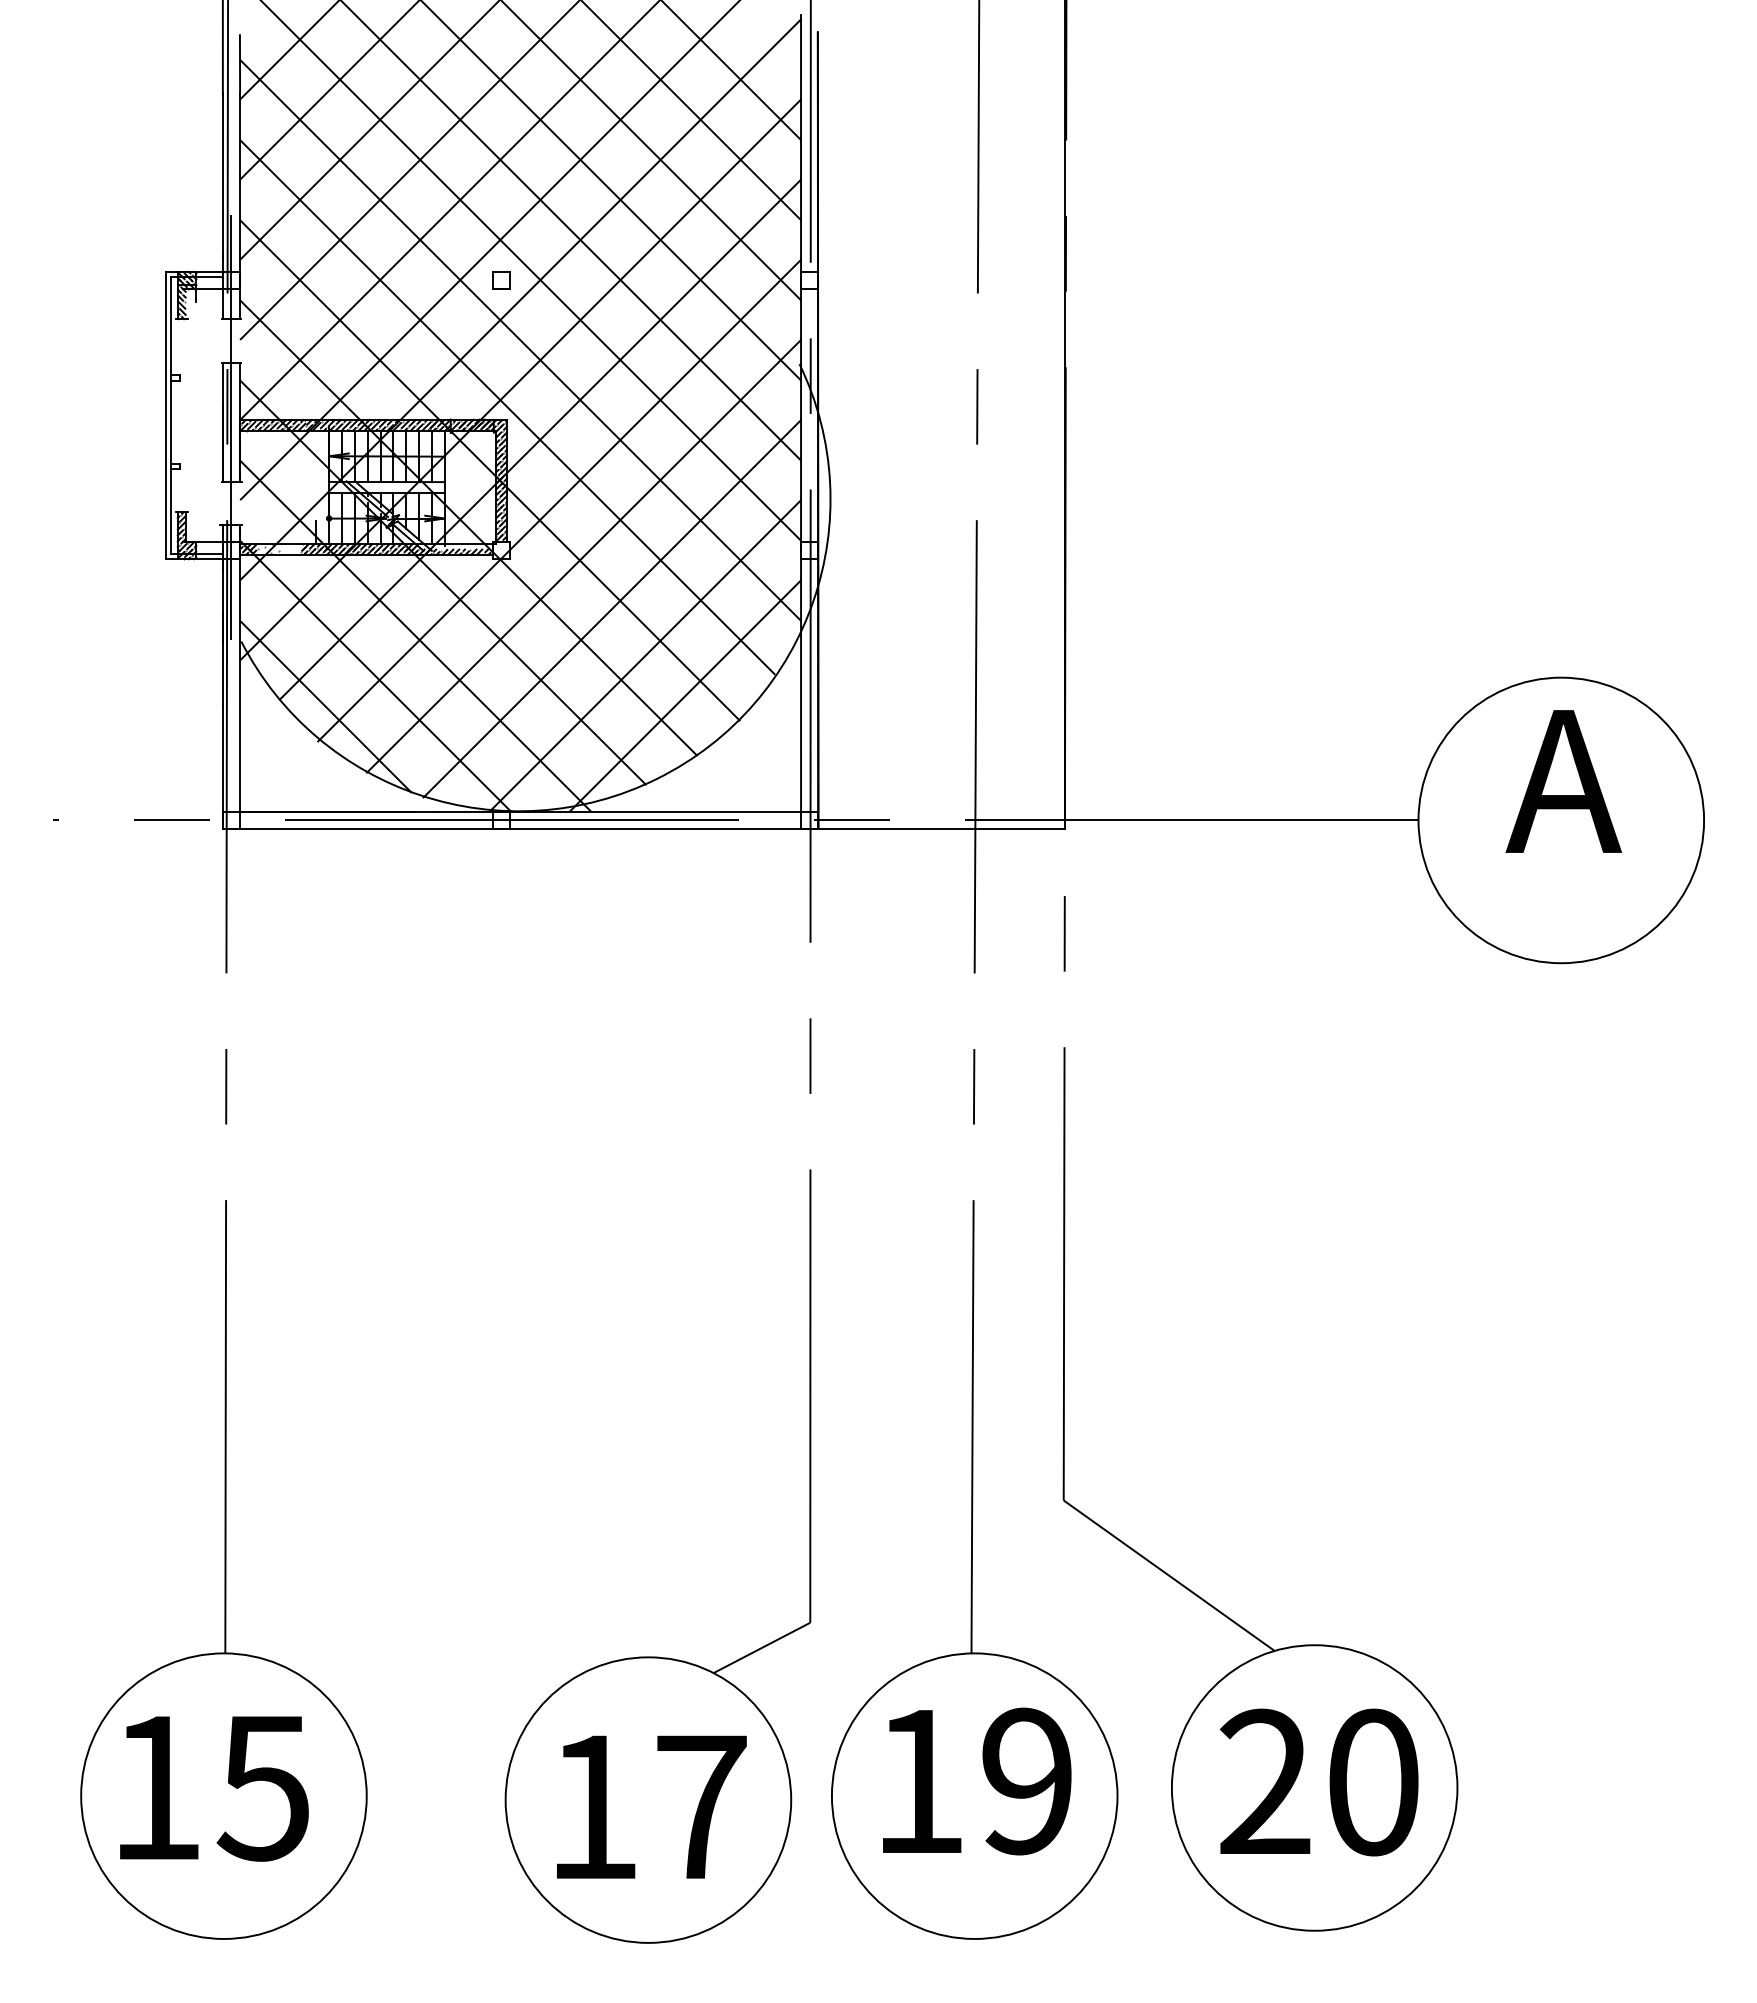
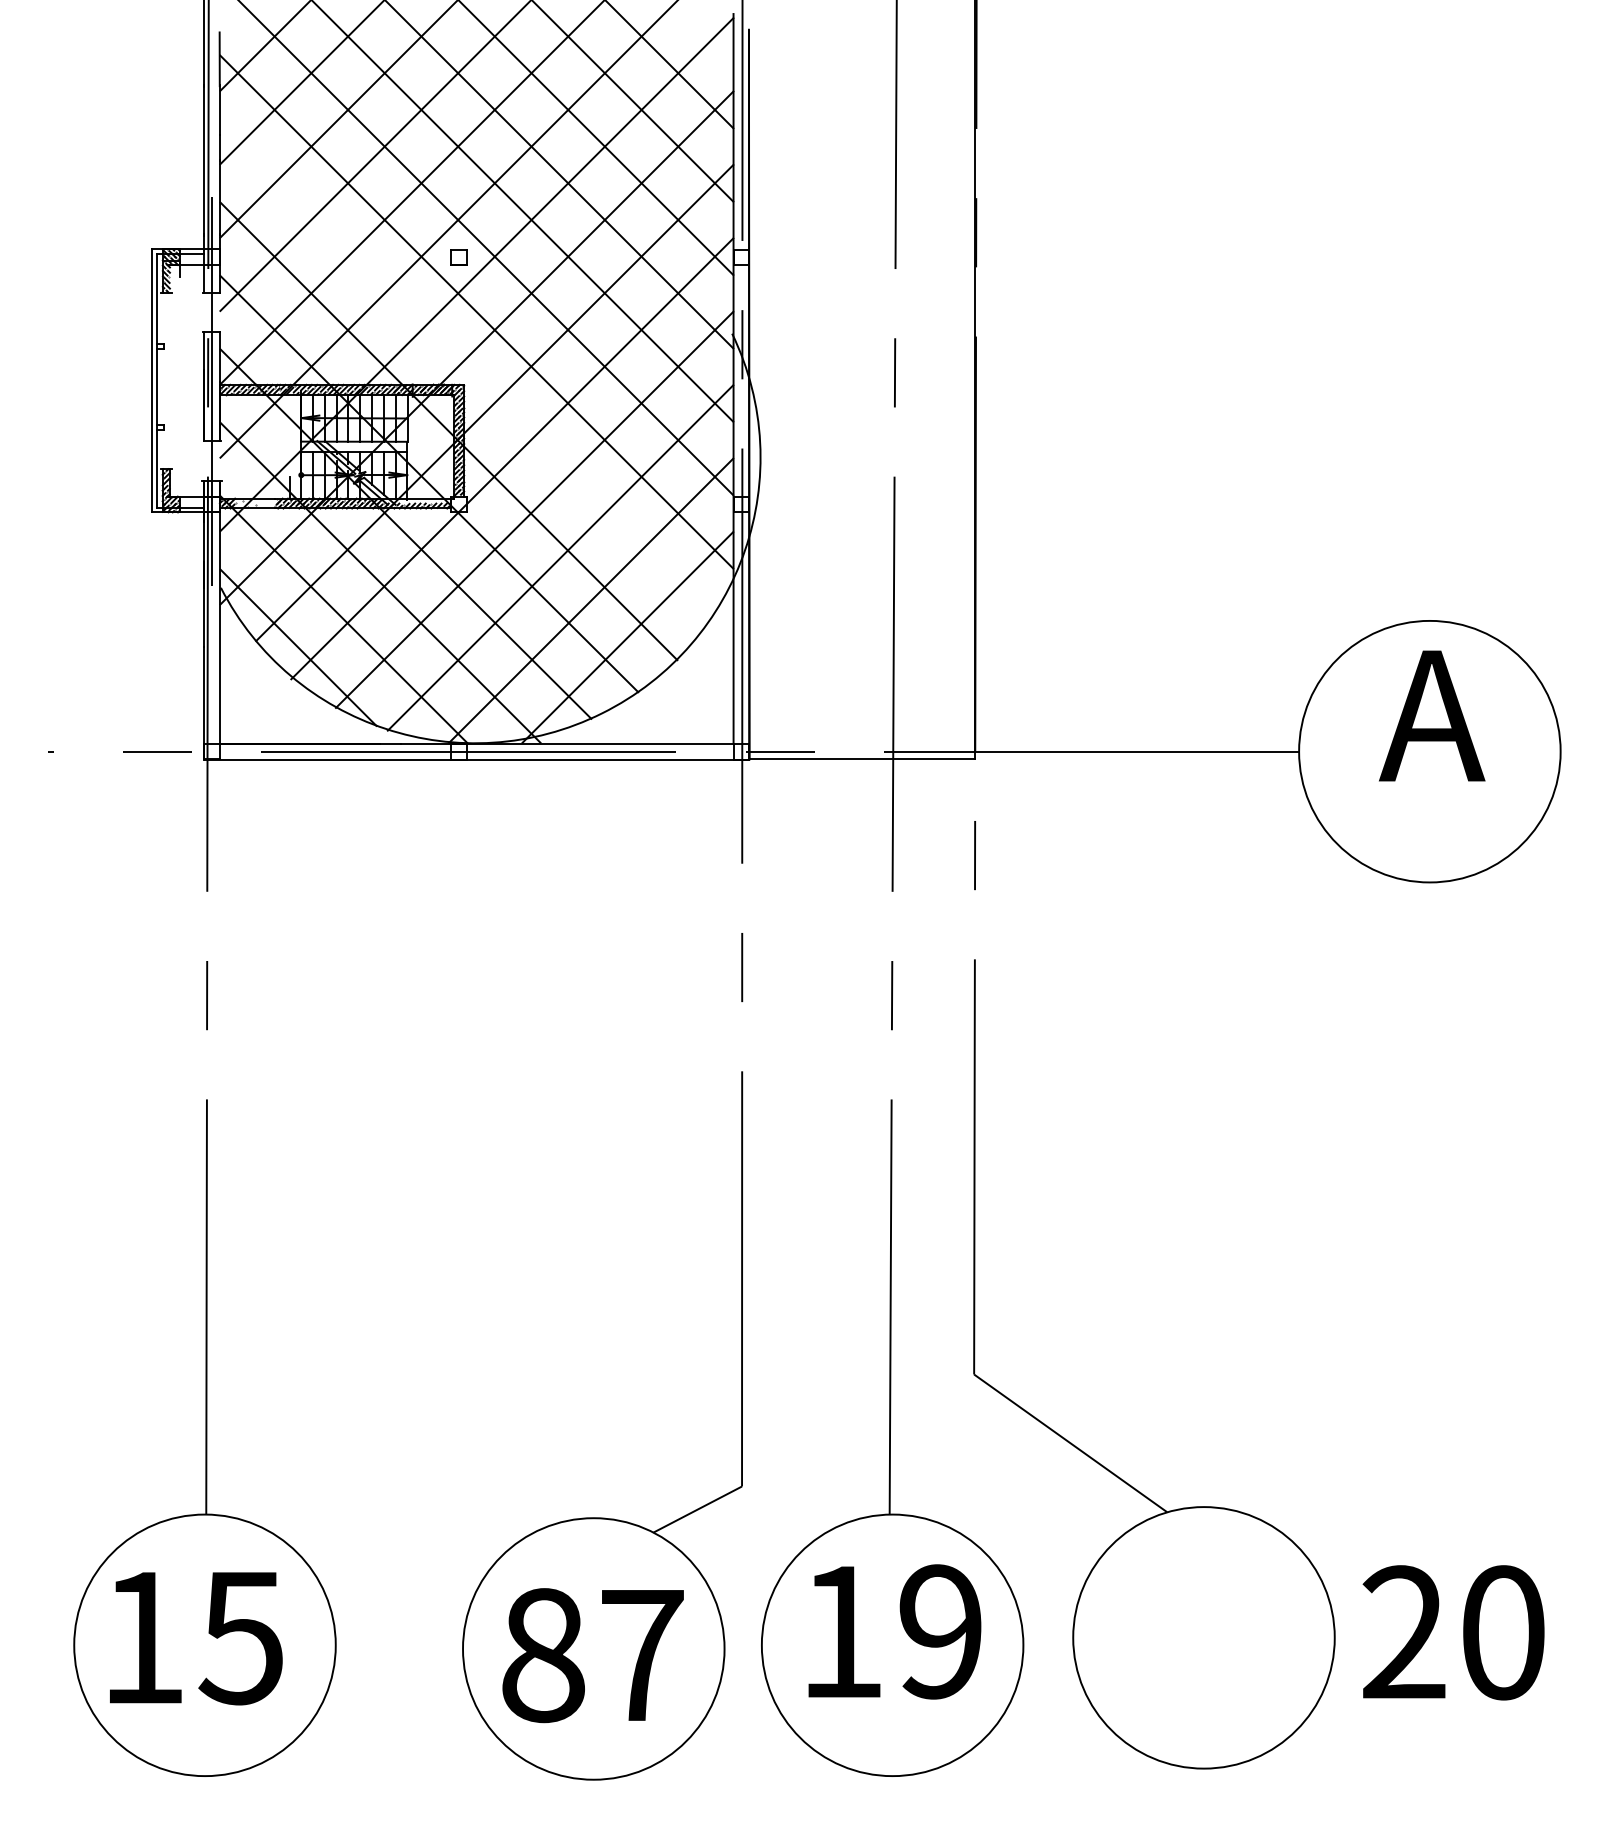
line: (507, 407) -> (464, 373), removed
text: (1319, 1782) -> (1453, 1632), moved
text: (593, 1807) -> (543, 1655), 17 -> 87

